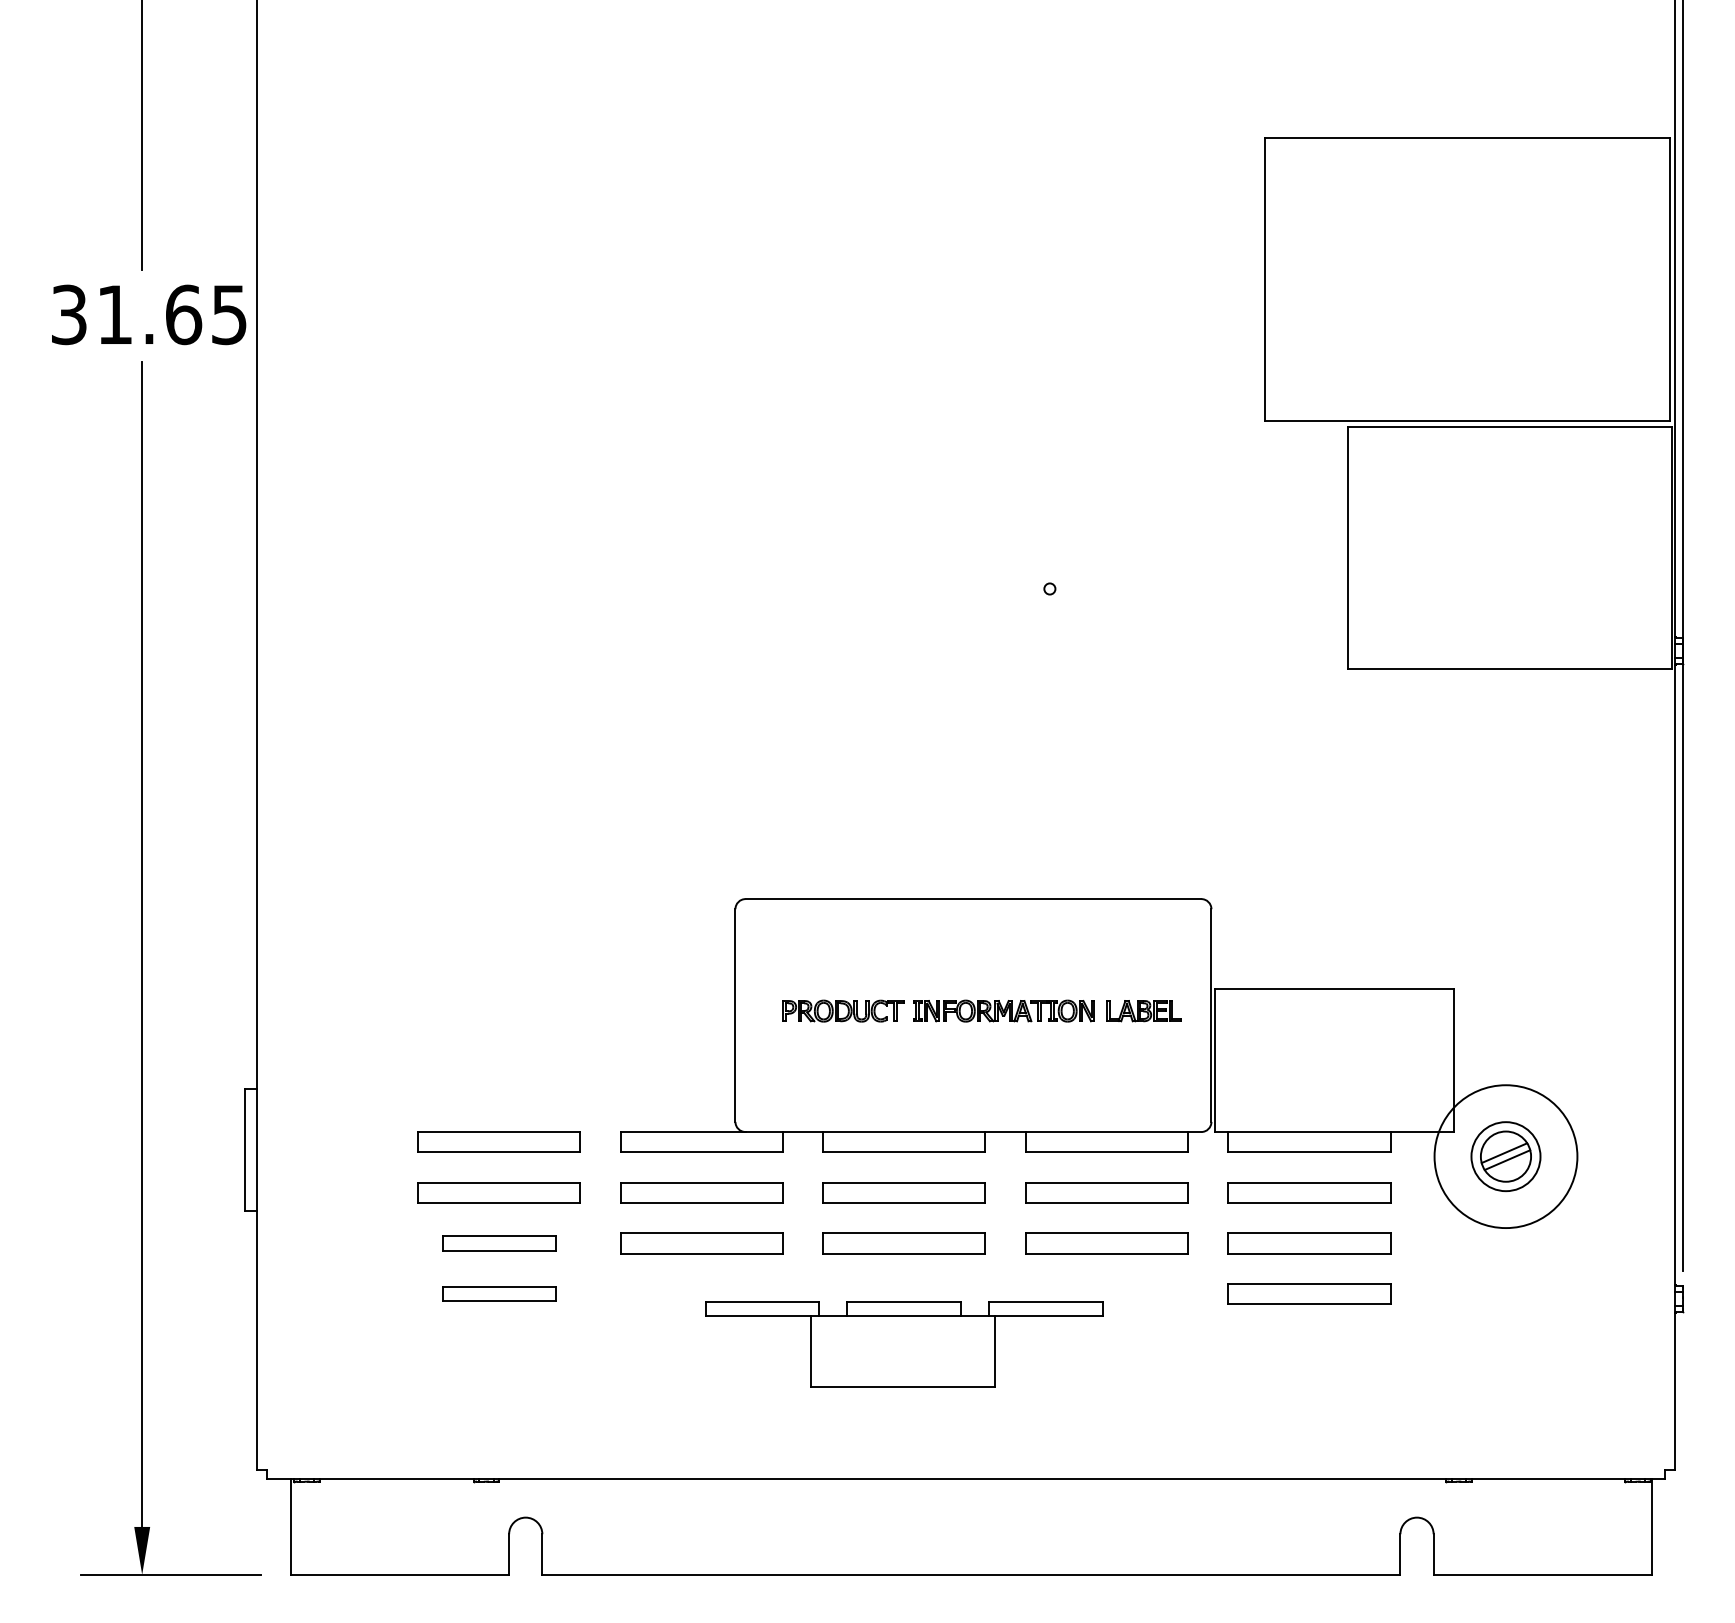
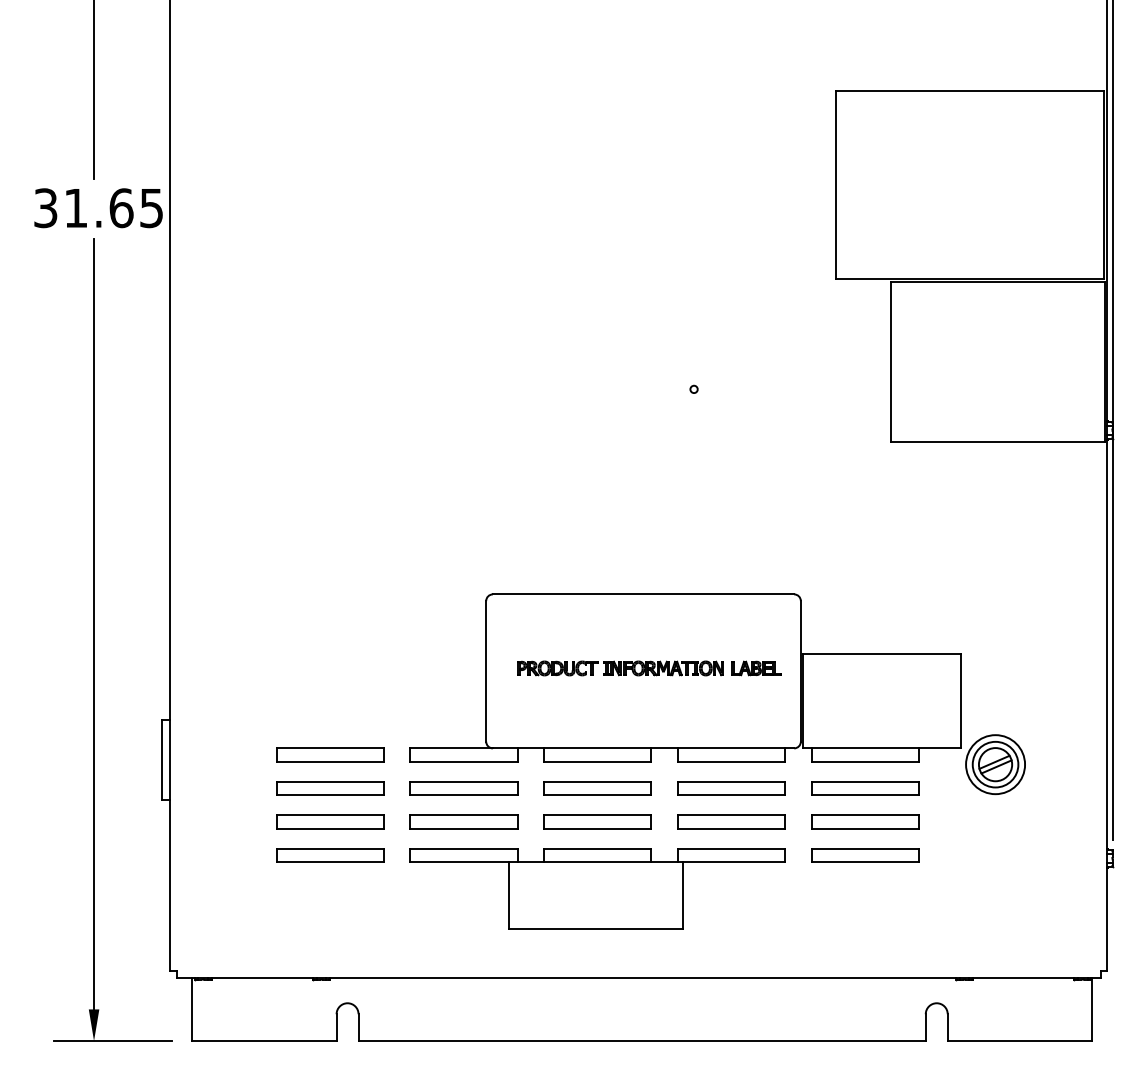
circle: (1505, 1156) -> (995, 764), size x0.62
part: (499, 1242) -> (330, 821), size x1.43
part: (499, 1294) -> (330, 855), size x1.43
part: (903, 1344) -> (597, 888), size x1.43

